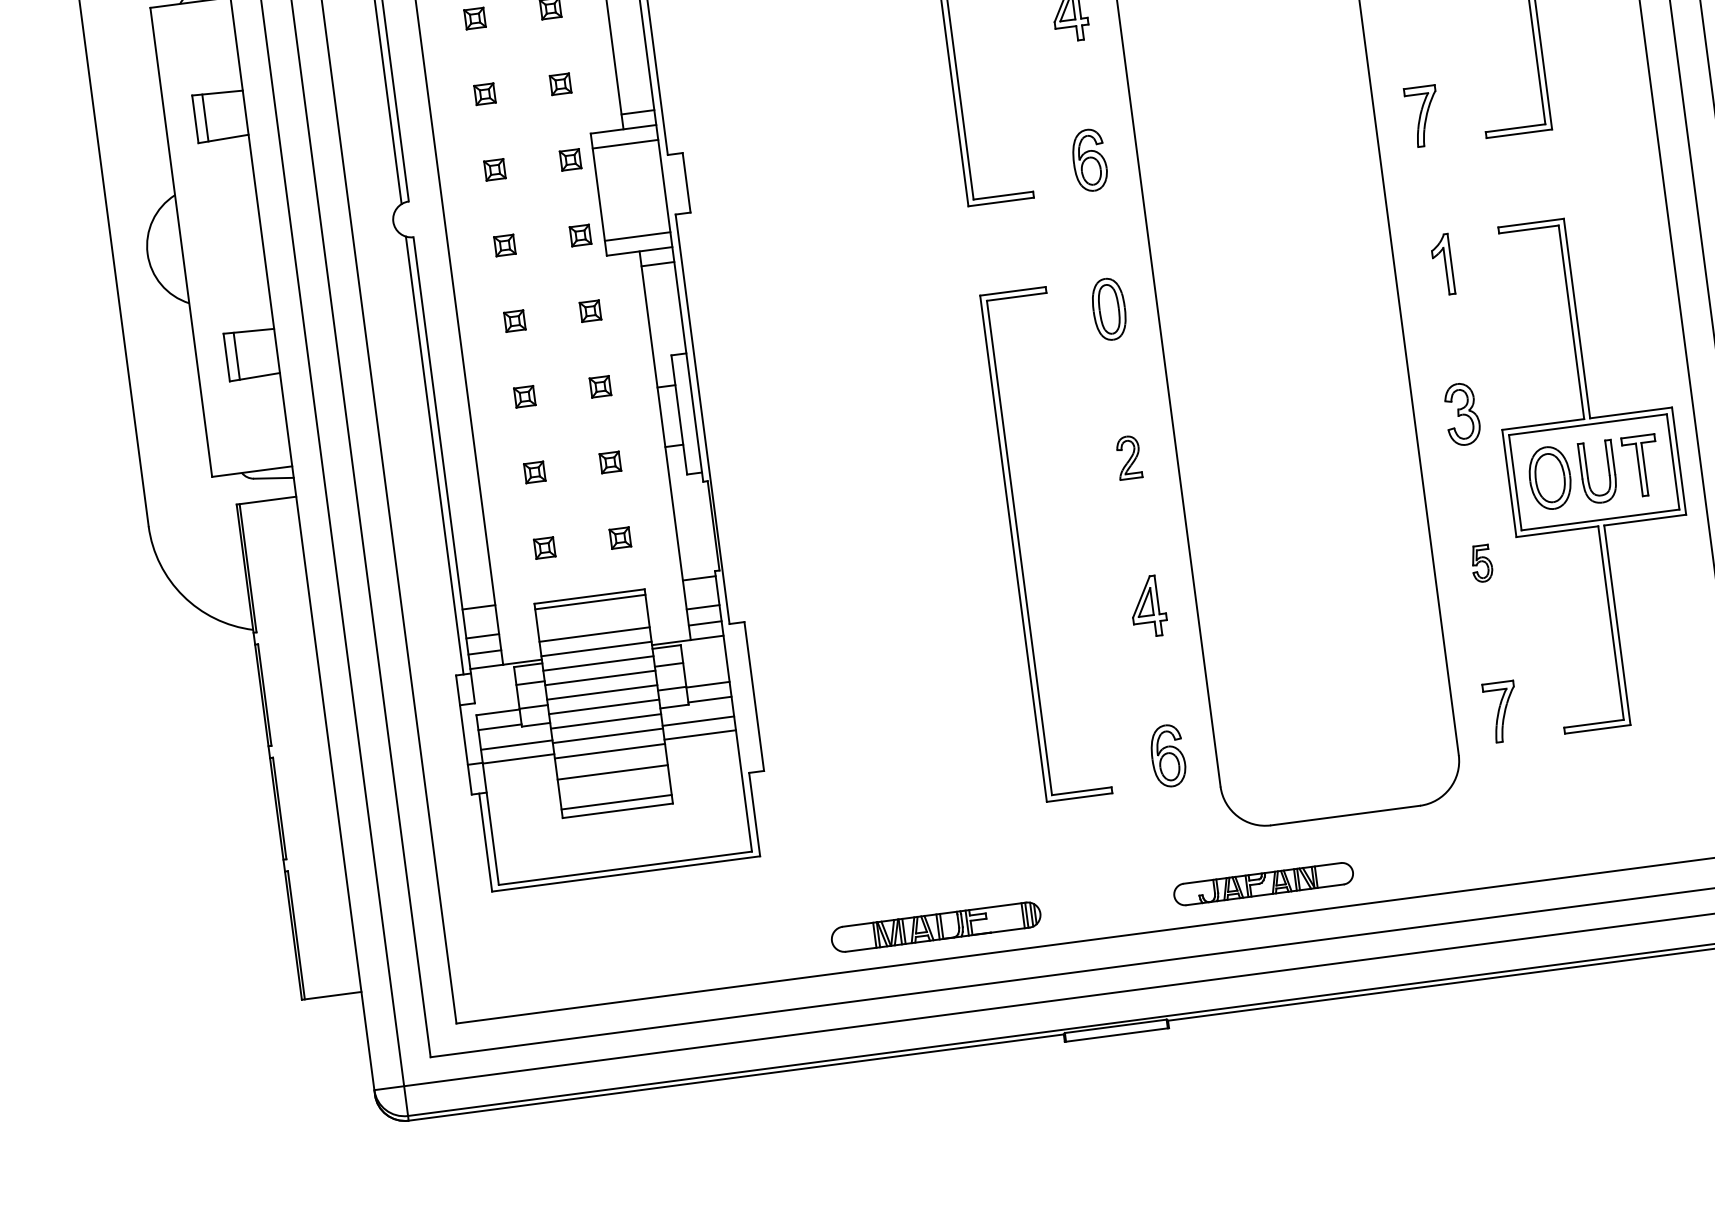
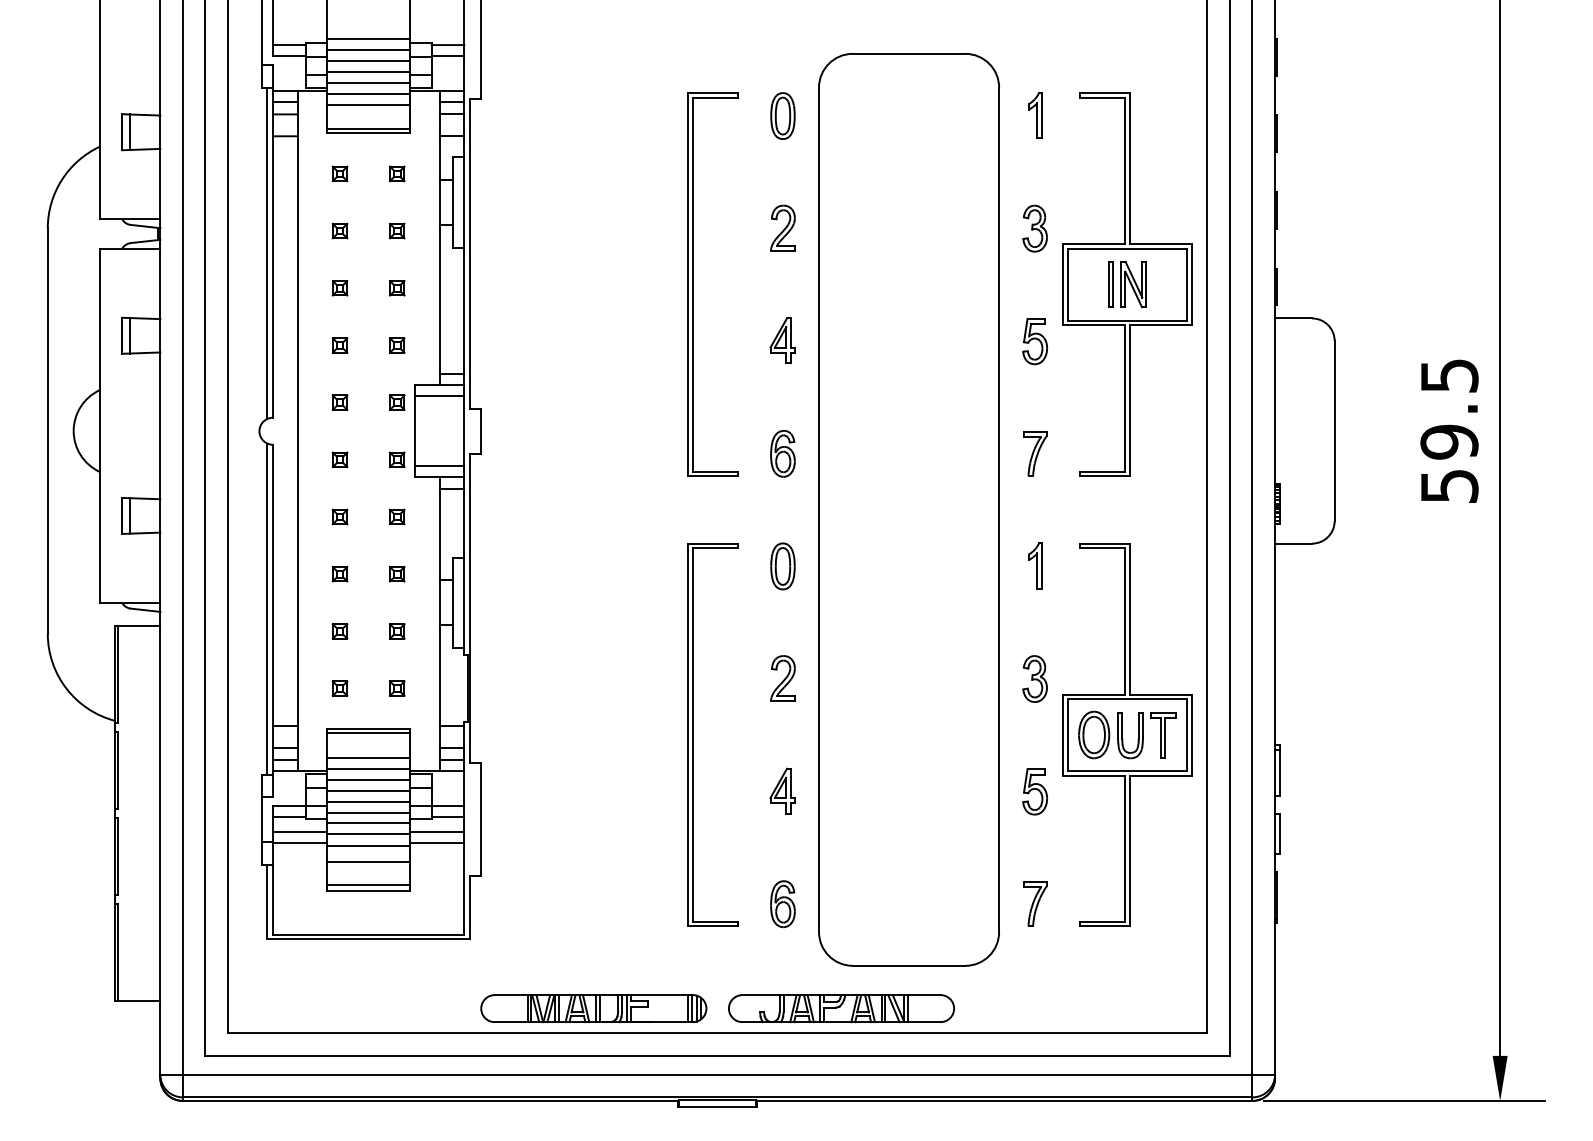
part: (1128, 457) -> (782, 678), size x1.43
part: (1481, 563) -> (1034, 791), size x1.67
part: (1263, 883) -> (841, 1008), size x1.67
part: (935, 926) -> (593, 1008), size x1.43

